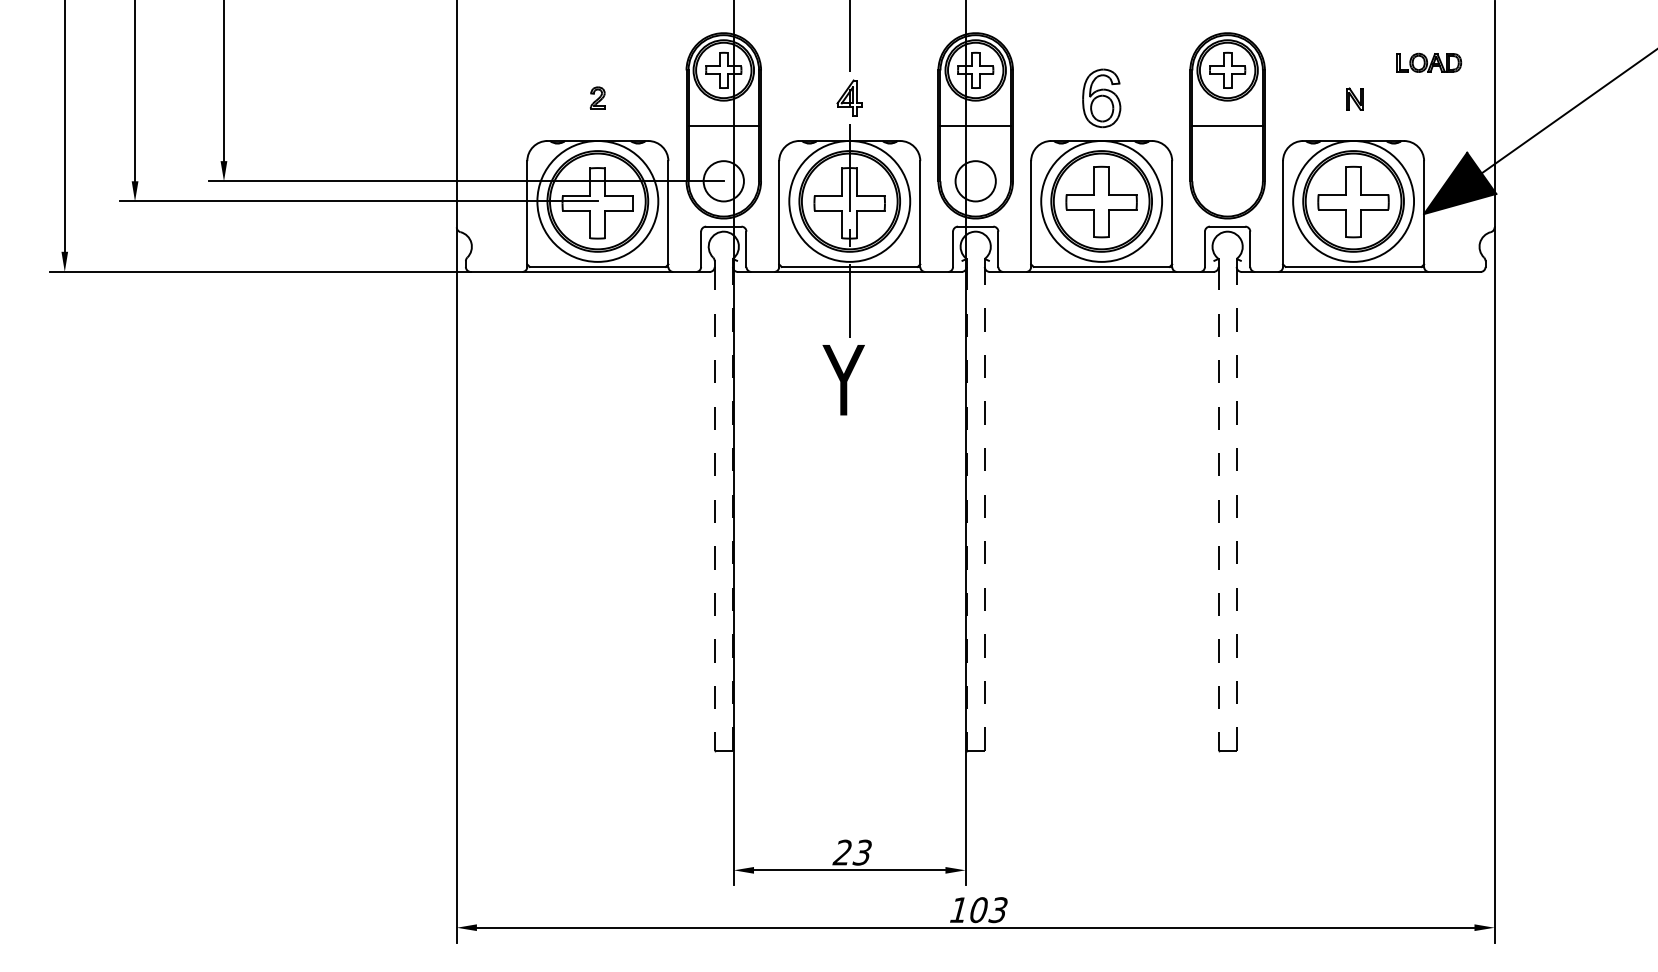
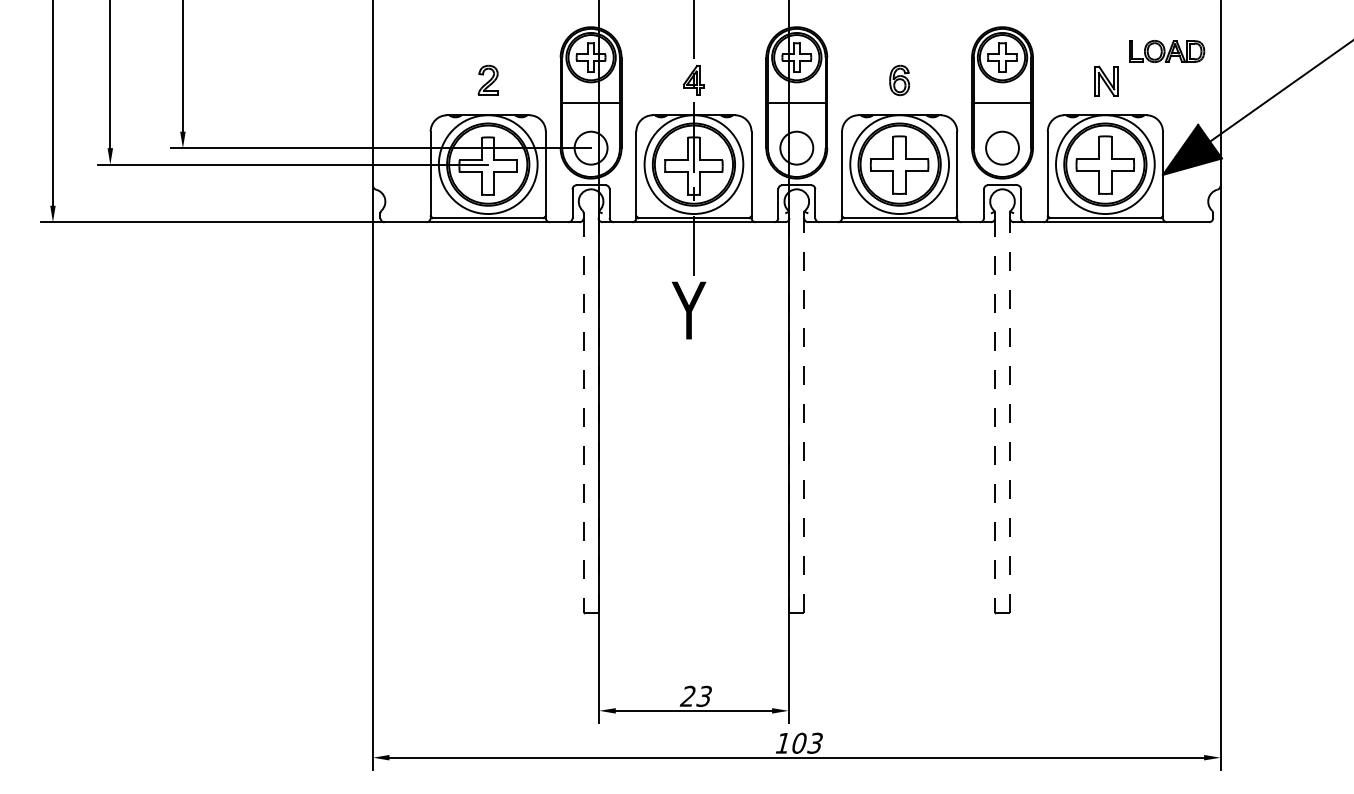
part: (1429, 62) -> (1167, 51), size x1.43
part: (596, 97) -> (487, 79), size x1.67
part: (1101, 98) -> (899, 80), size x0.62
part: (1354, 98) -> (1106, 80), size x1.67
circle: (1227, 180) -> (1002, 147), added

